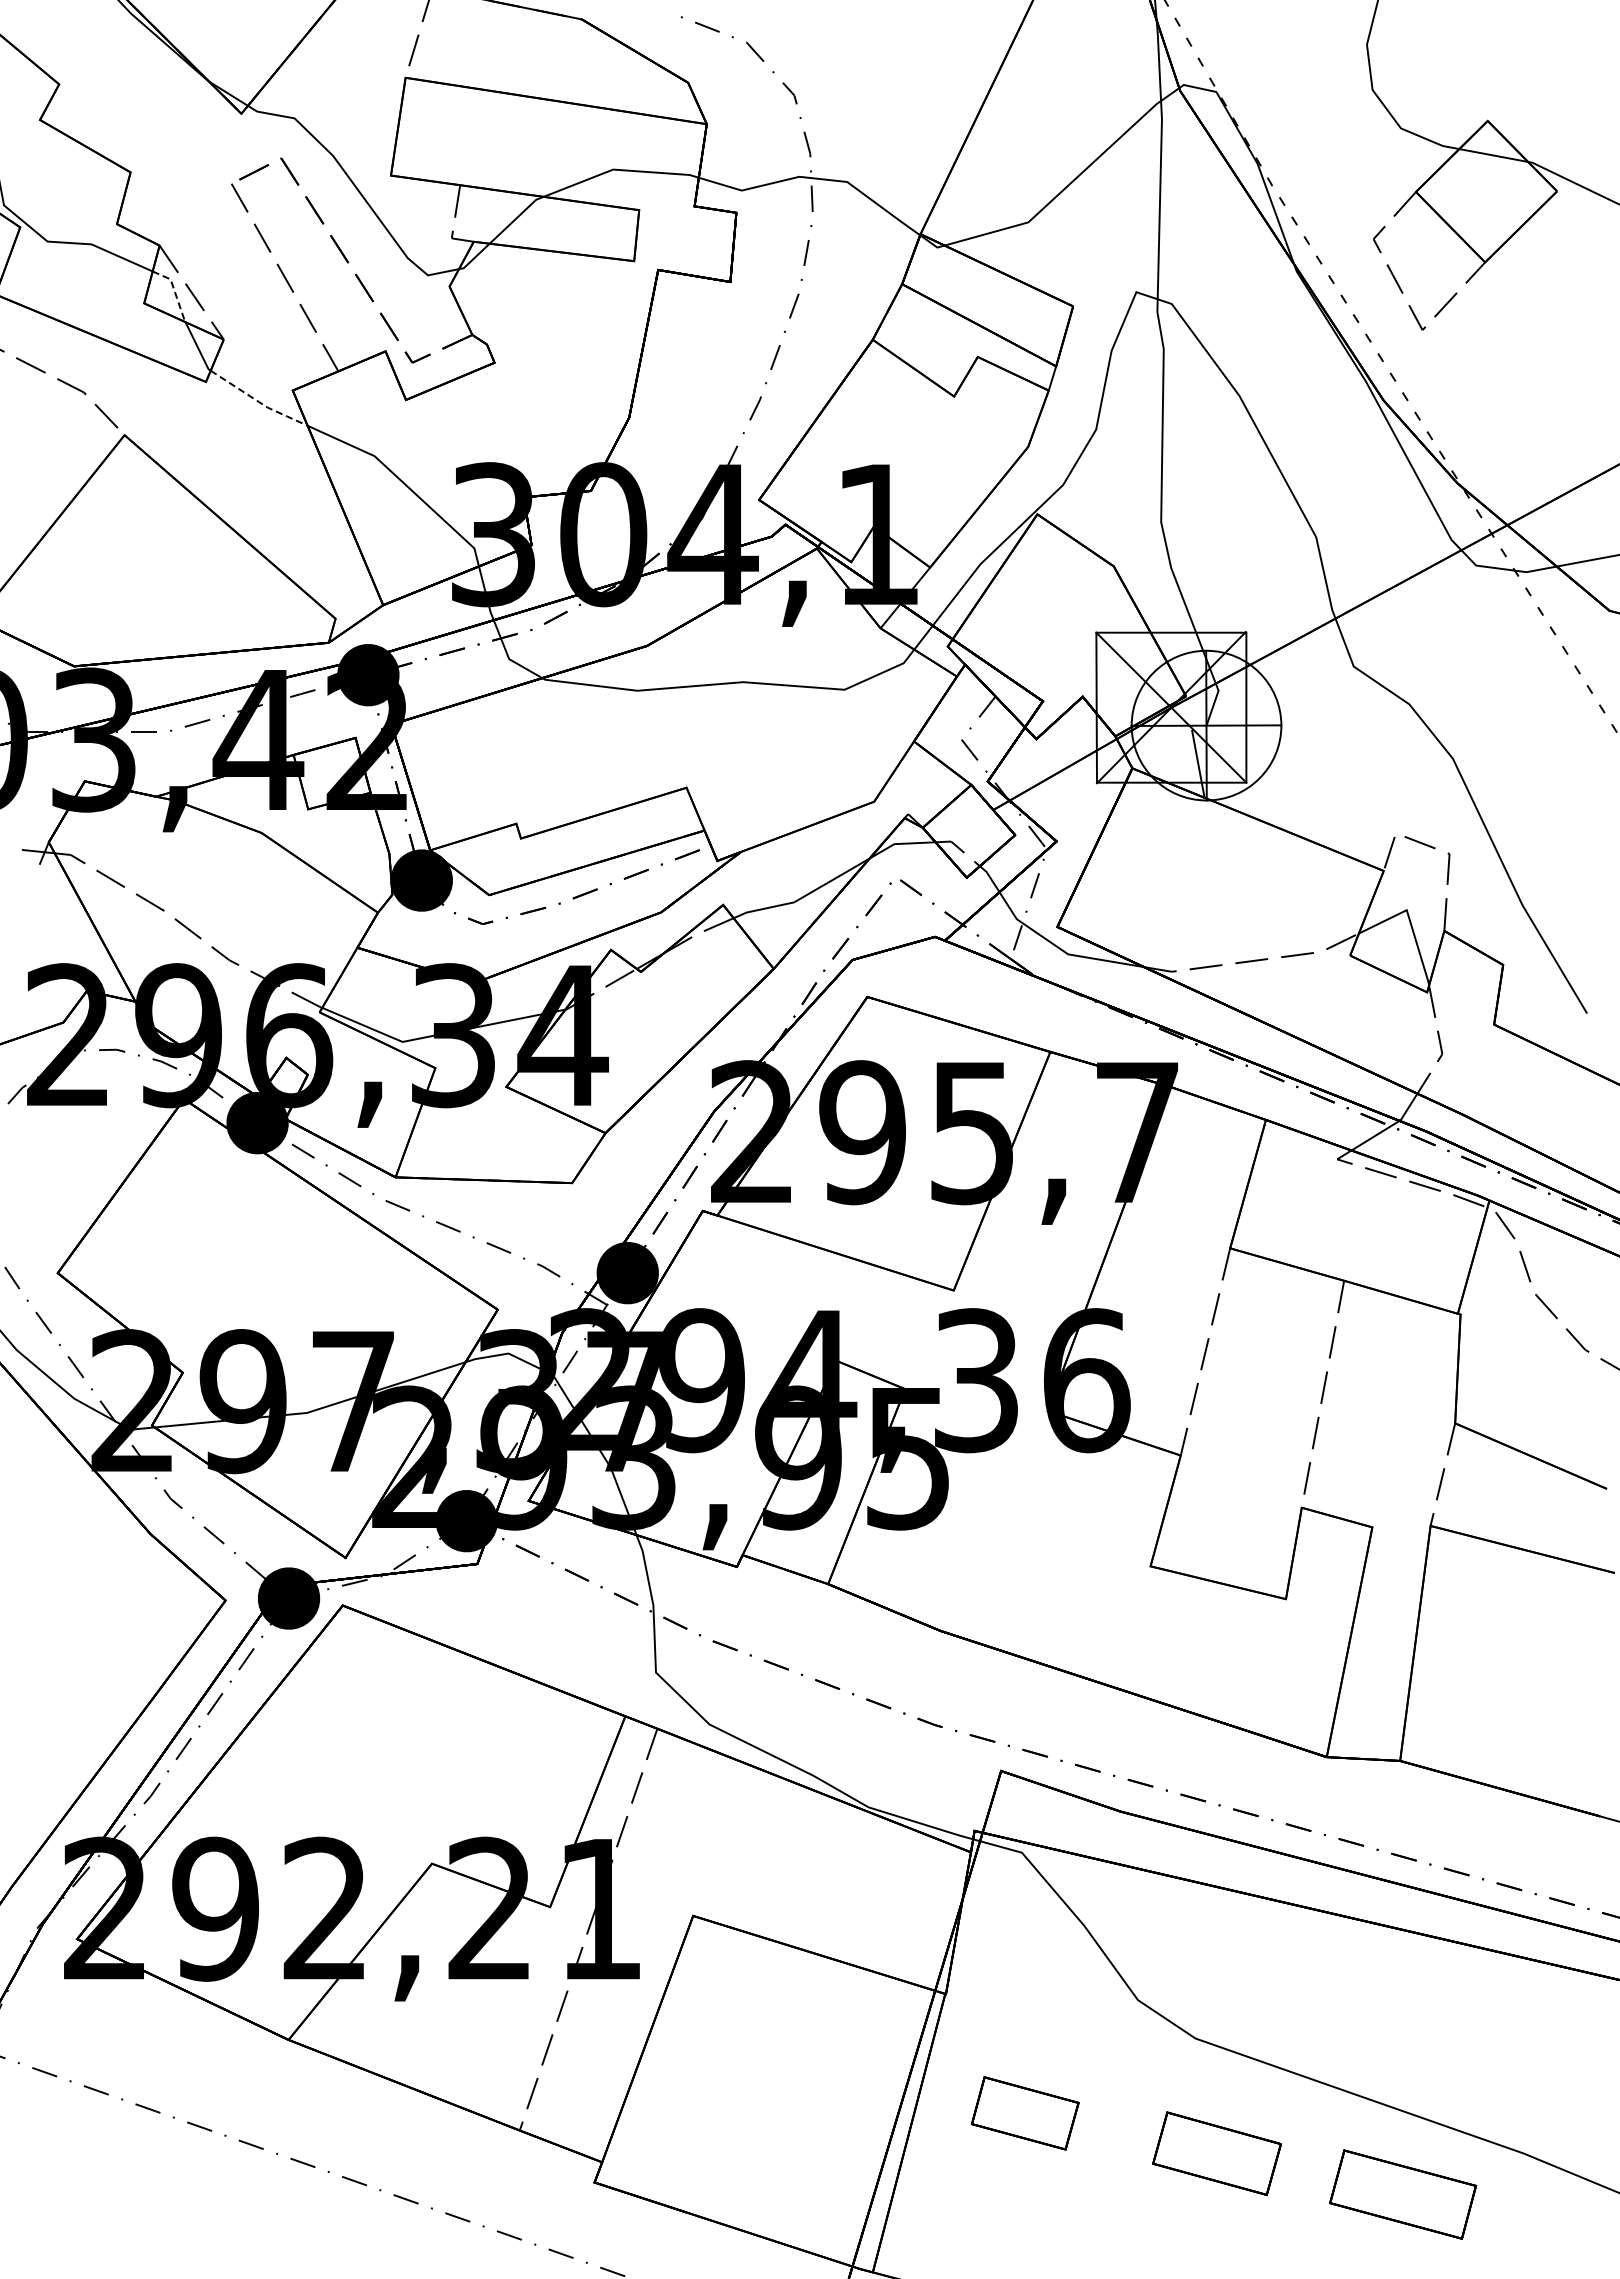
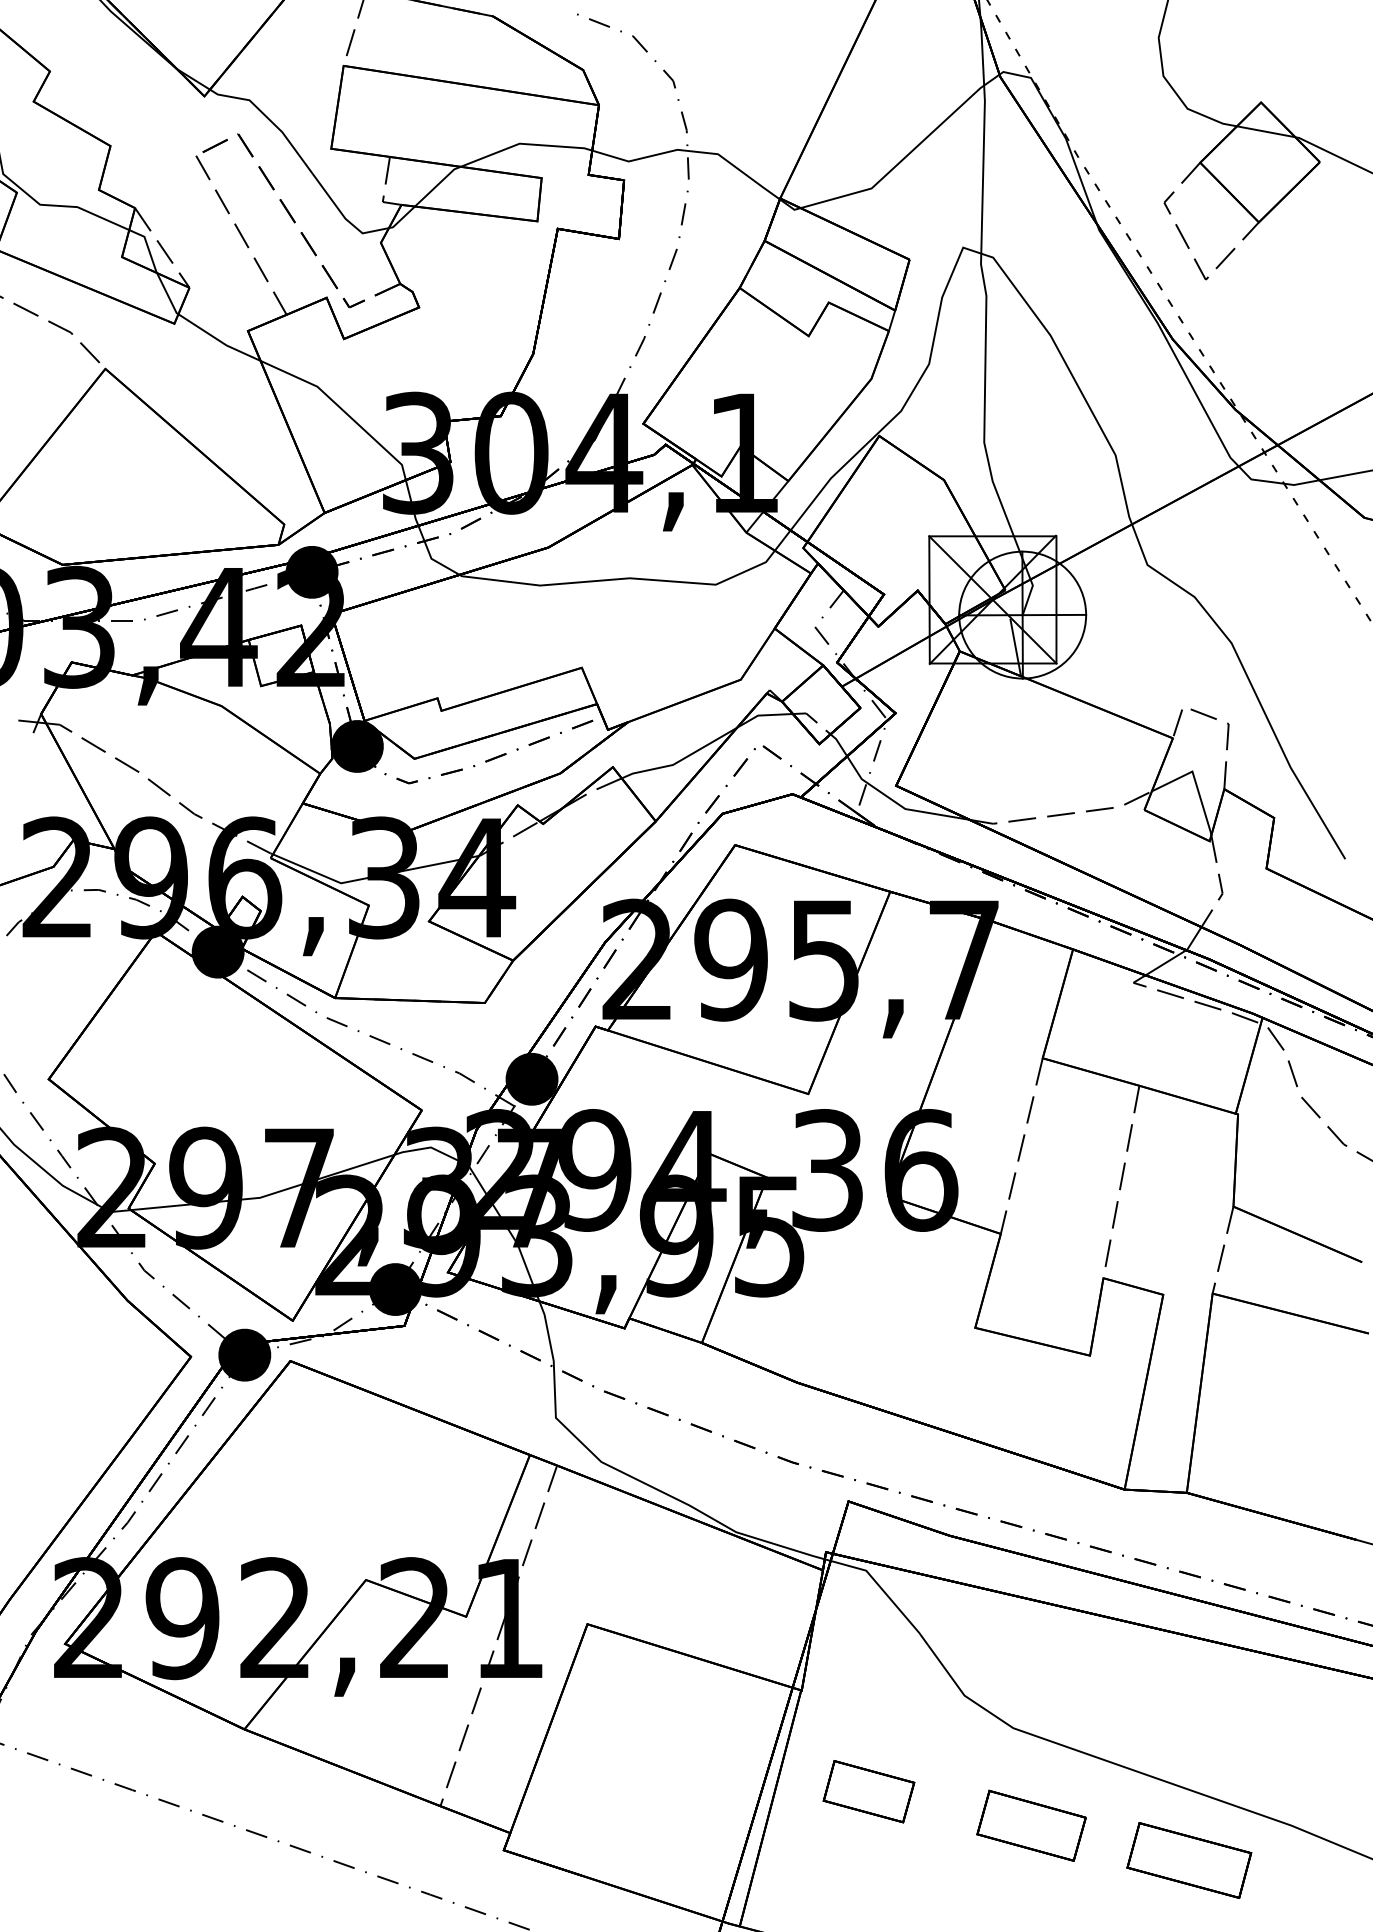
line: (174, 291) -> (147, 247), dashed -> solid
line: (258, 401) -> (218, 340), dashed -> solid

